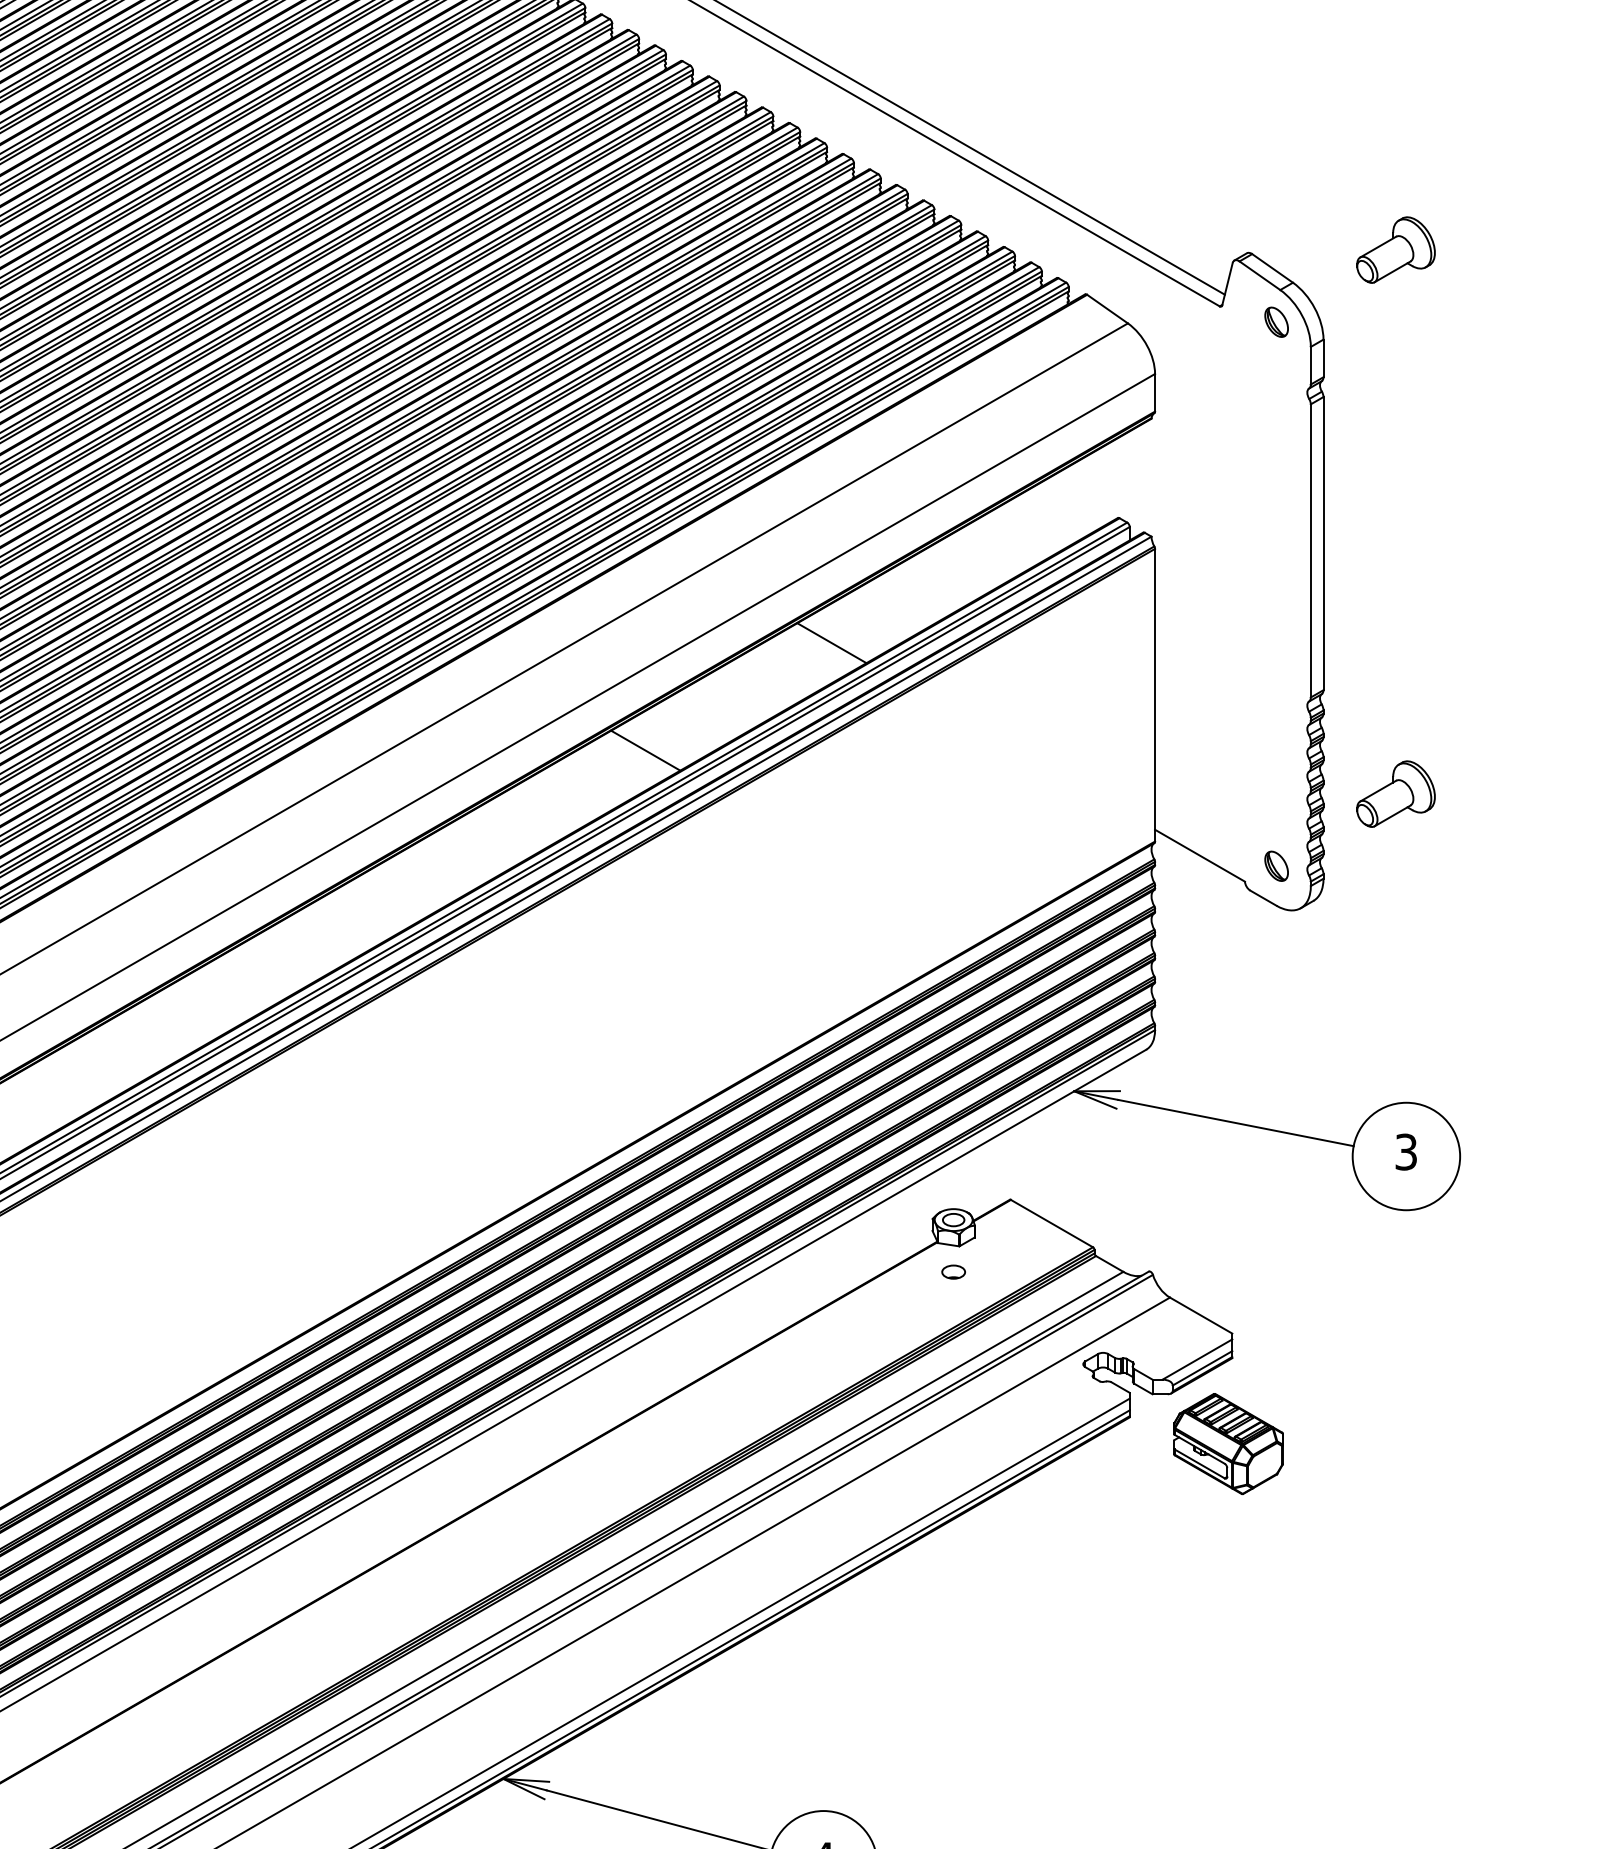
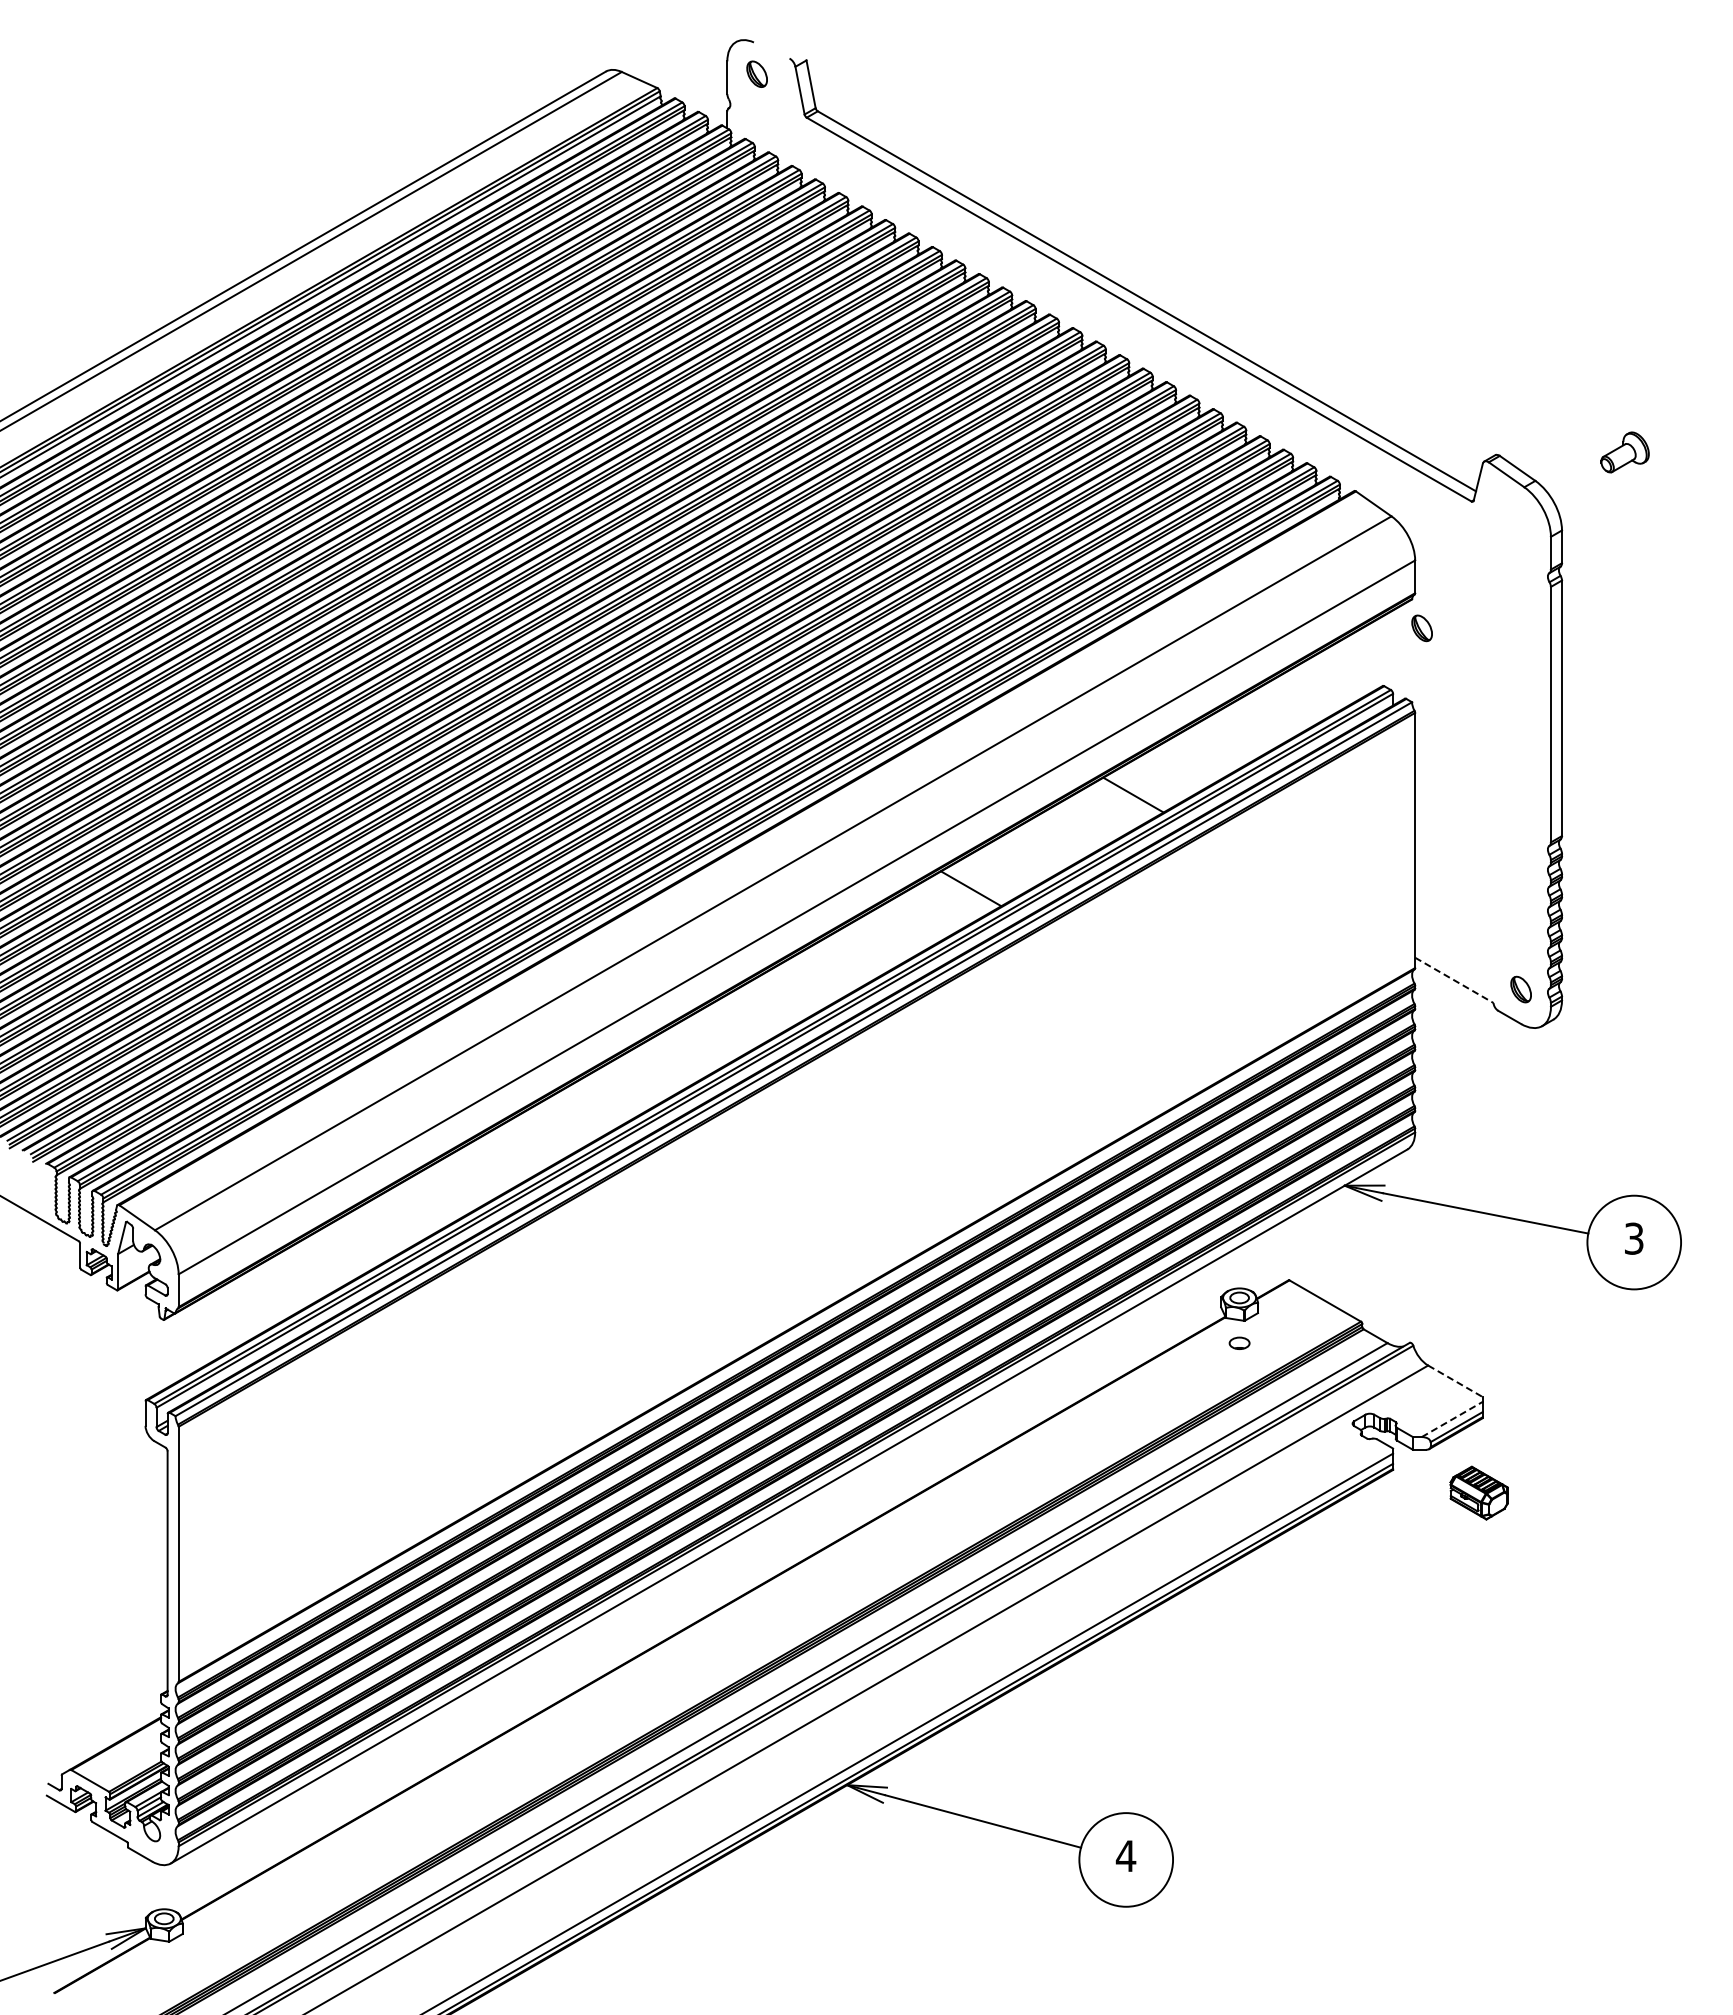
part: (1395, 250) -> (1624, 452), size x0.7
part: (1275, 322) -> (1421, 628), moved
part: (1395, 793) -> (1624, 926), removed
line: (1200, 855) -> (1454, 980), solid -> dashed
line: (1201, 1315) -> (1455, 1381), solid -> dashed
line: (1197, 1359) -> (1452, 1419), solid -> dashed
part: (1227, 1443) -> (1478, 1492), size x0.6

